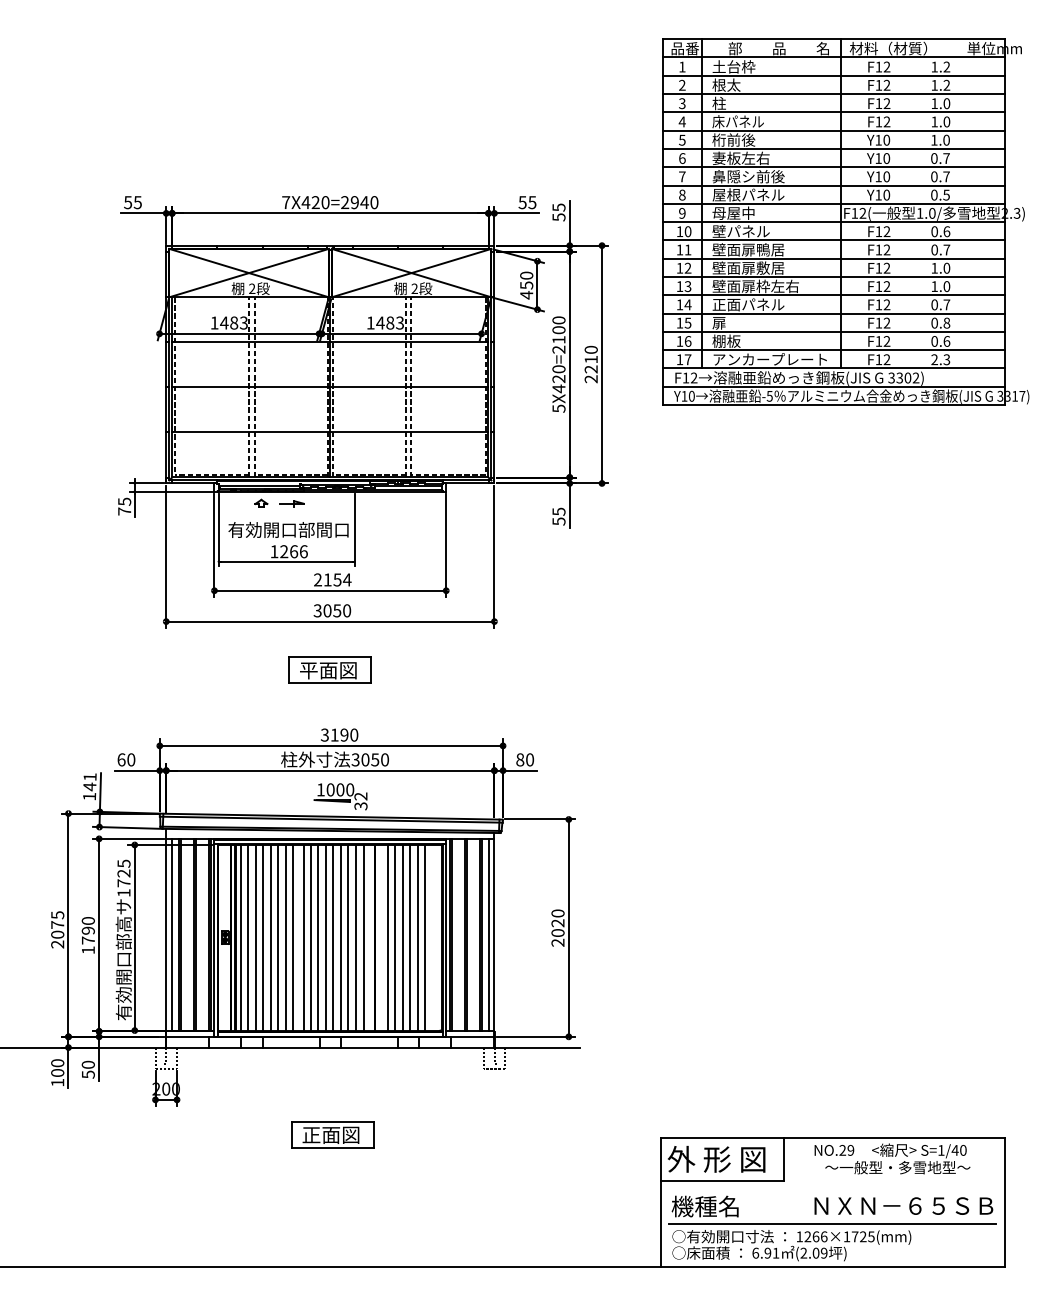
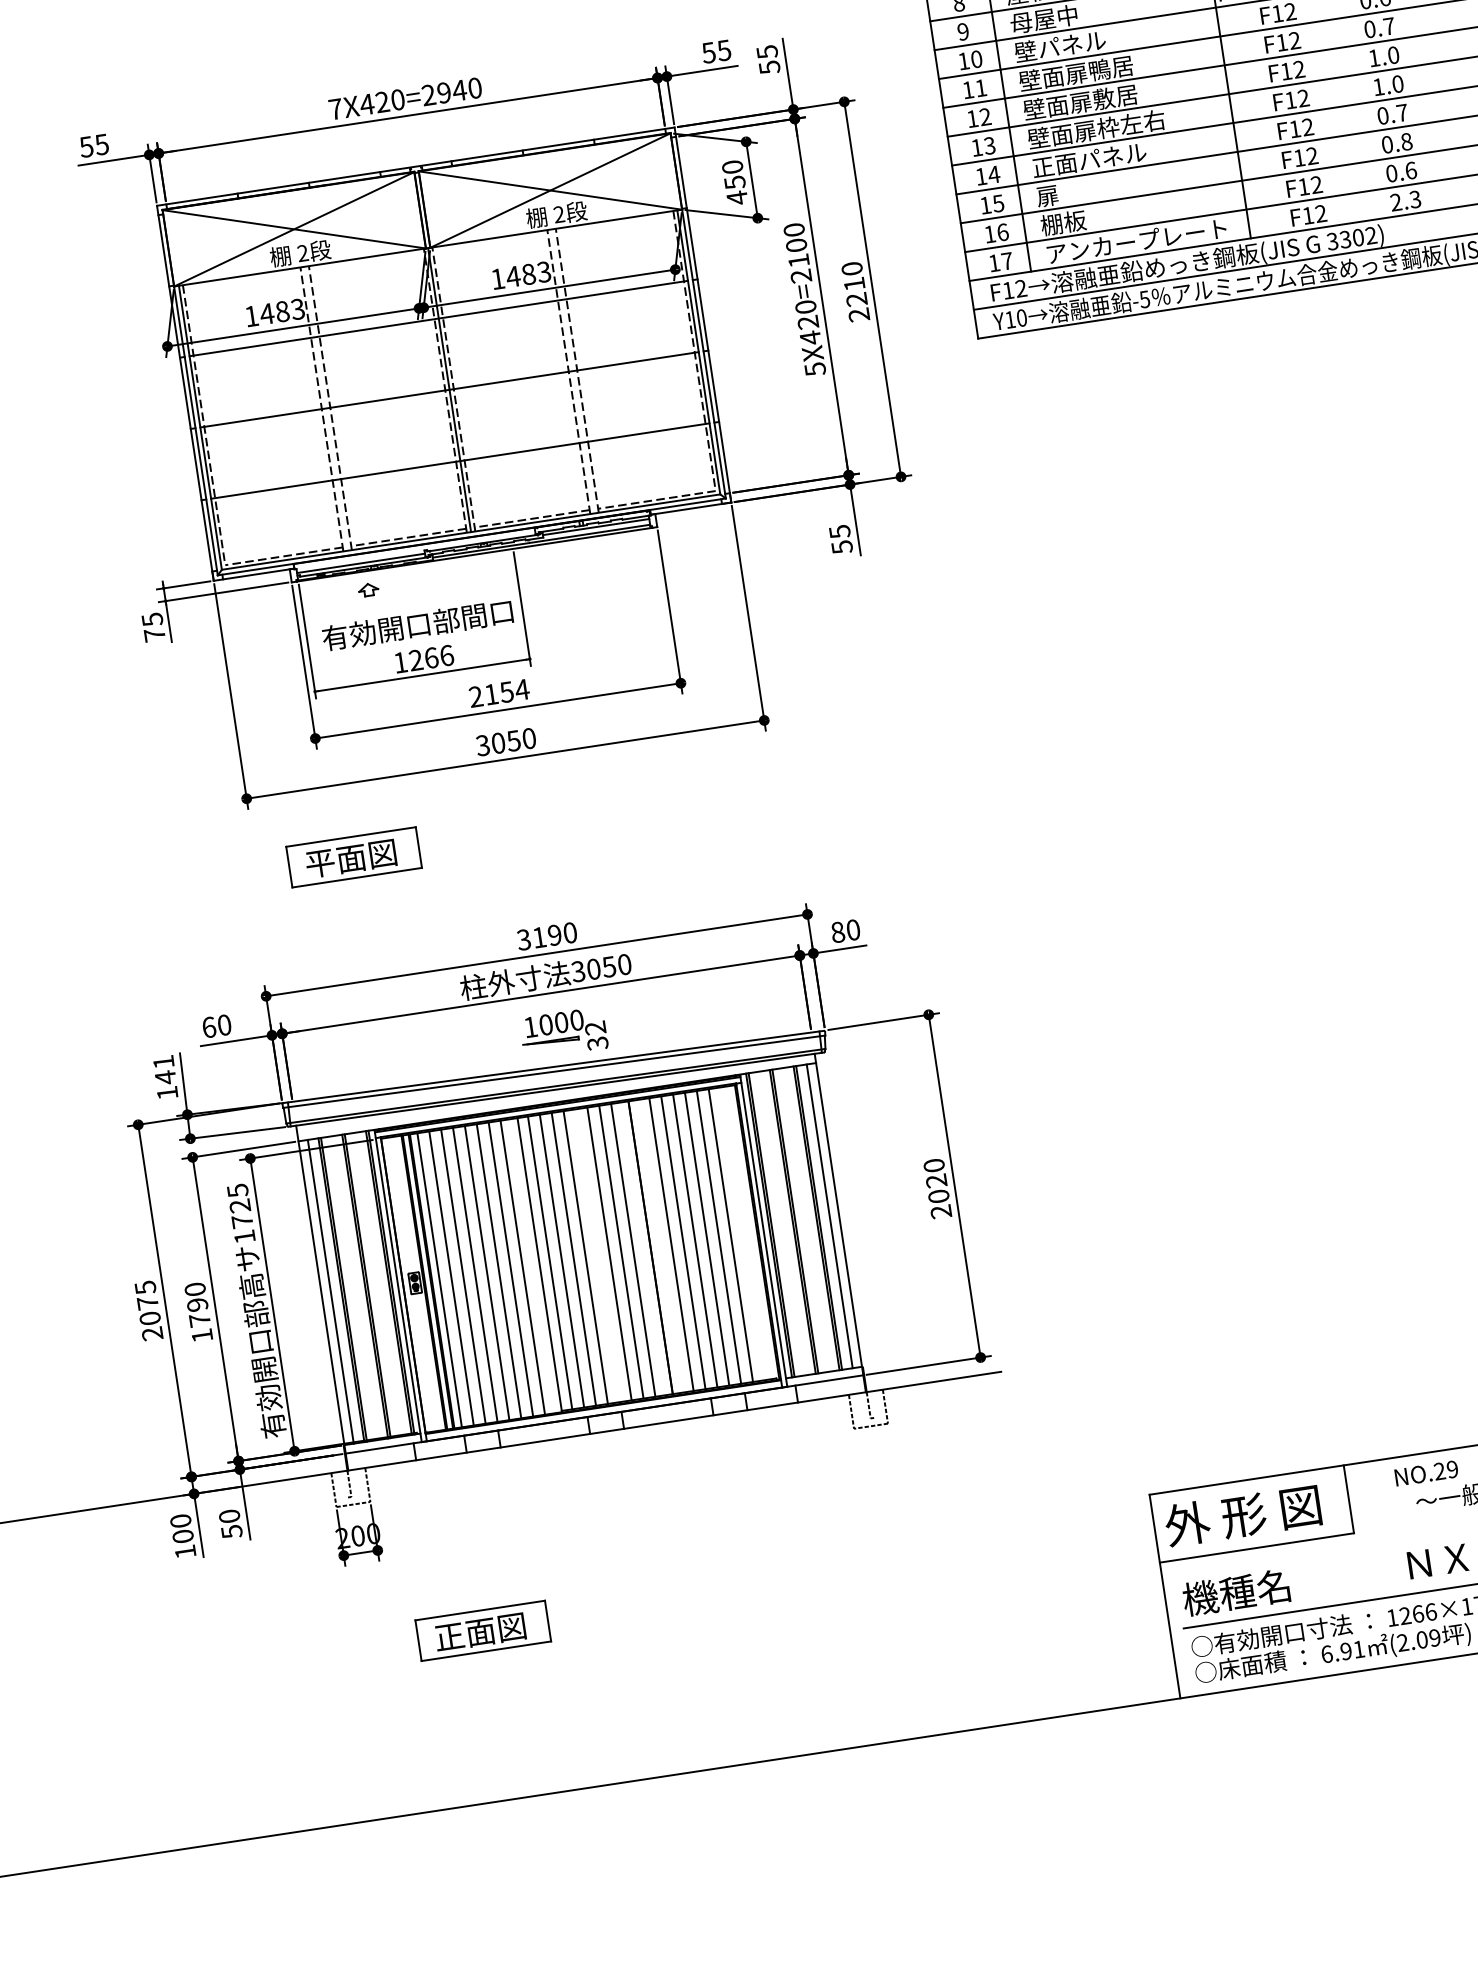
part: (291, 503) -> (416, 582), removed
part: (329, 669) -> (352, 856), moved
line: (340, 937) -> (596, 1255), removed
part: (332, 1134) -> (482, 1630), moved

